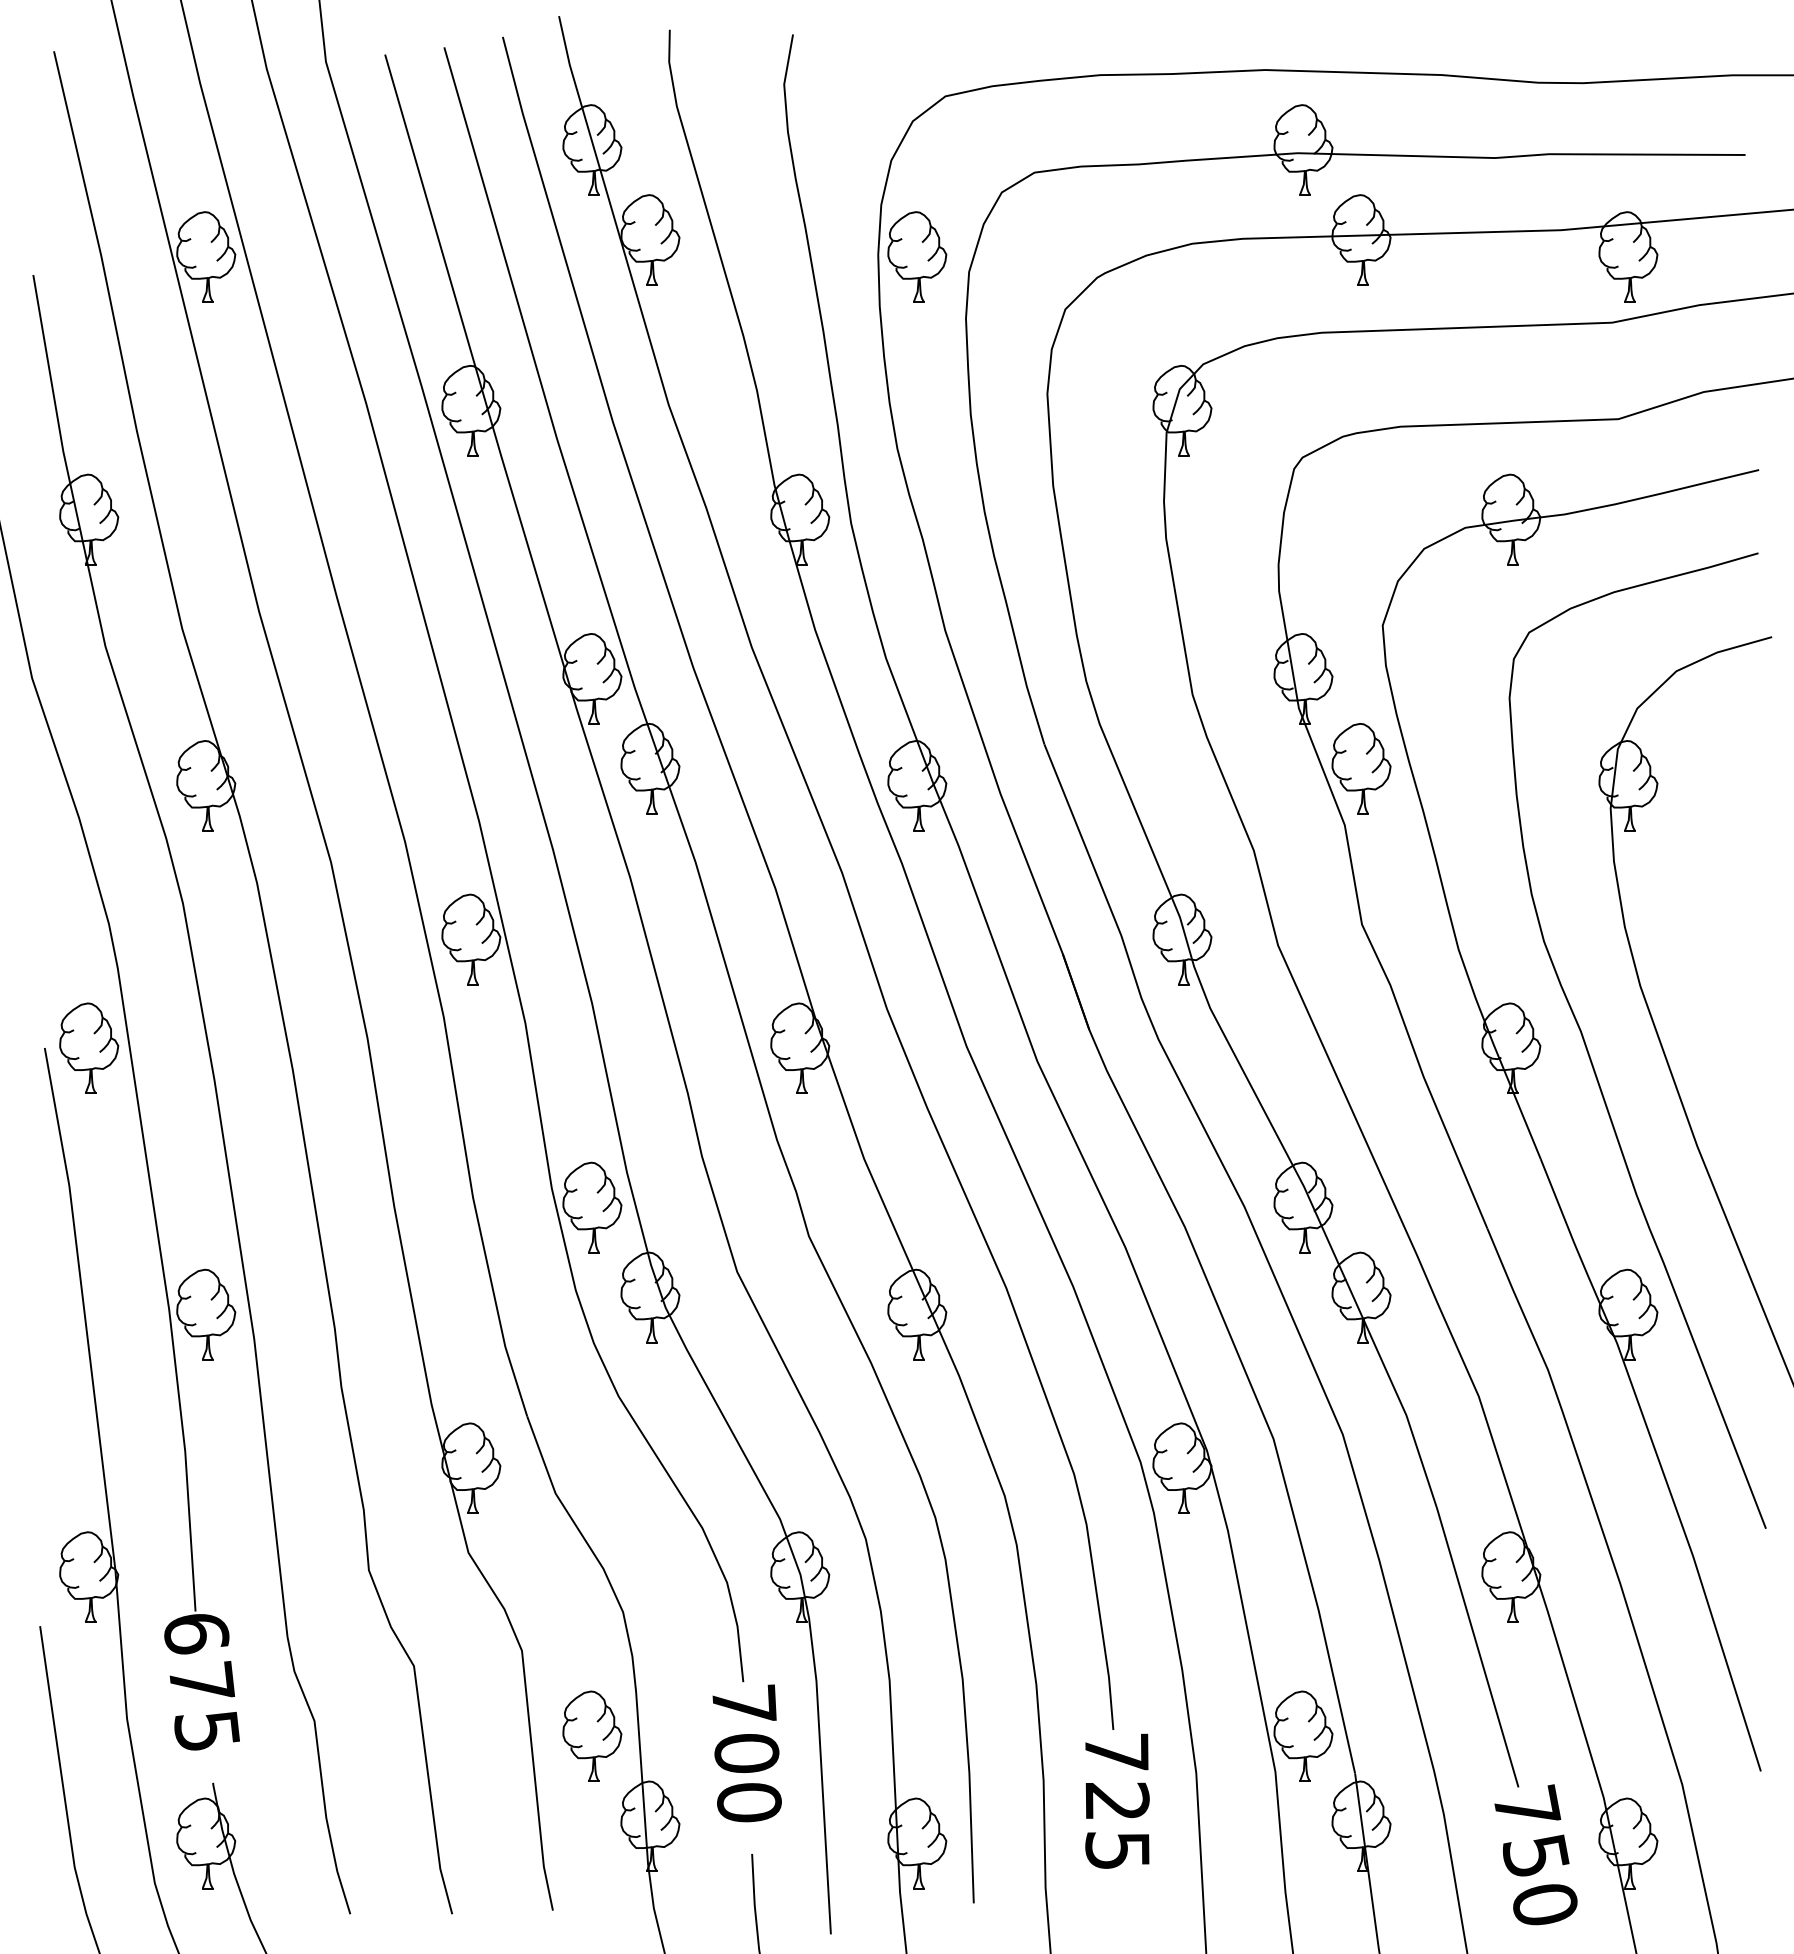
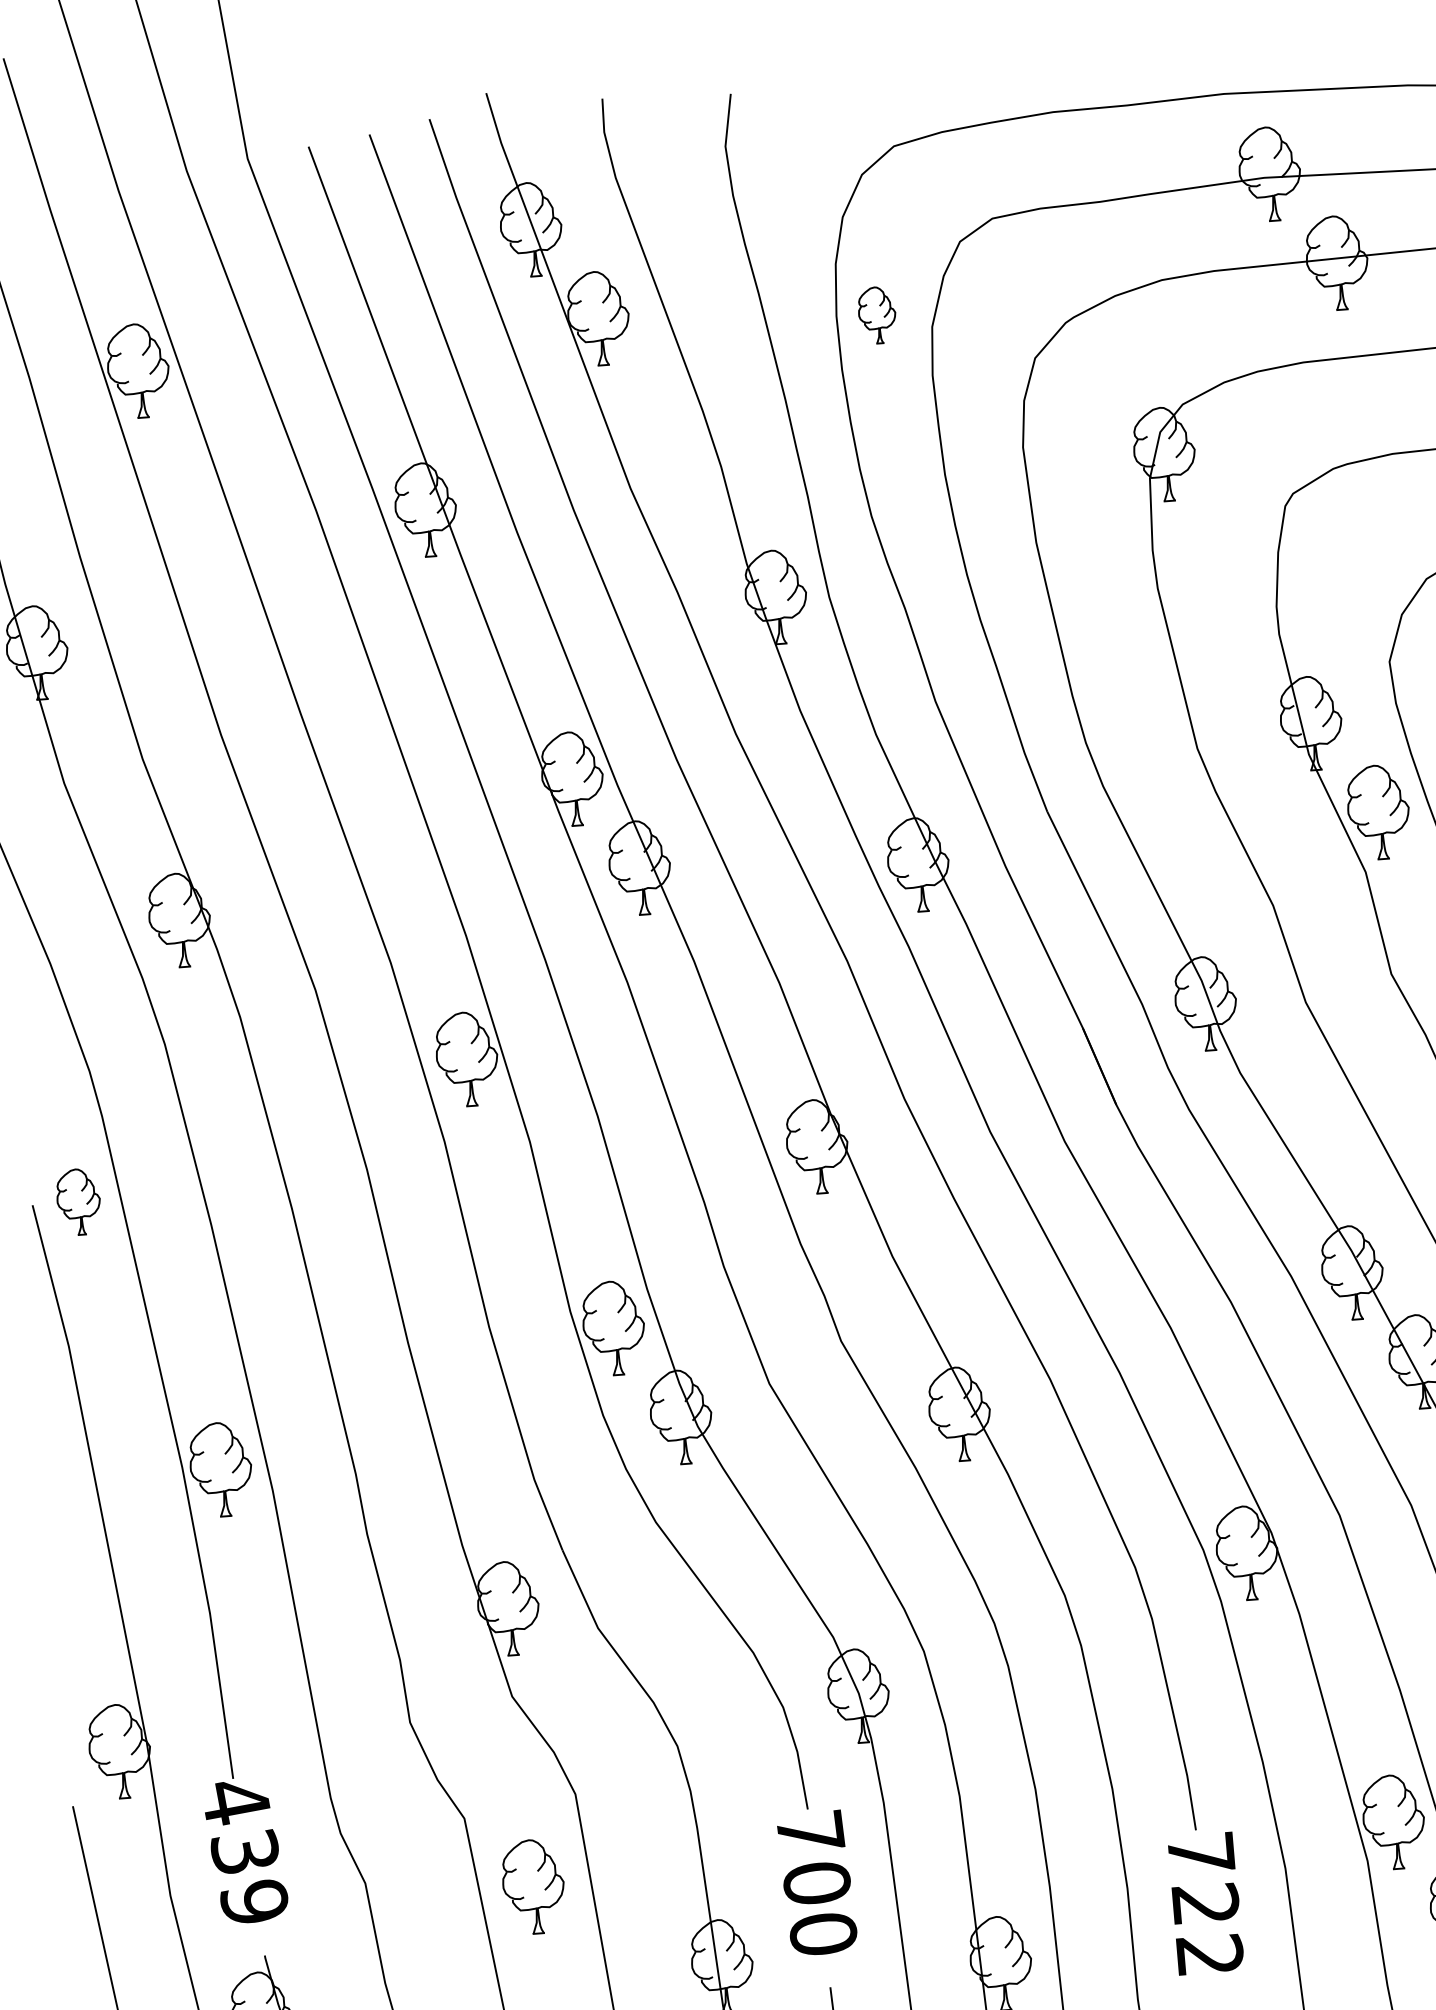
part: (917, 256) -> (877, 314), size x0.6
part: (89, 1047) -> (78, 1201), size x0.7
text: (201, 1681) -> (244, 1851), 675 -> 439
part: (592, 1735) -> (533, 1885), moved
text: (1117, 1850) -> (1209, 1955), 725 -> 722

